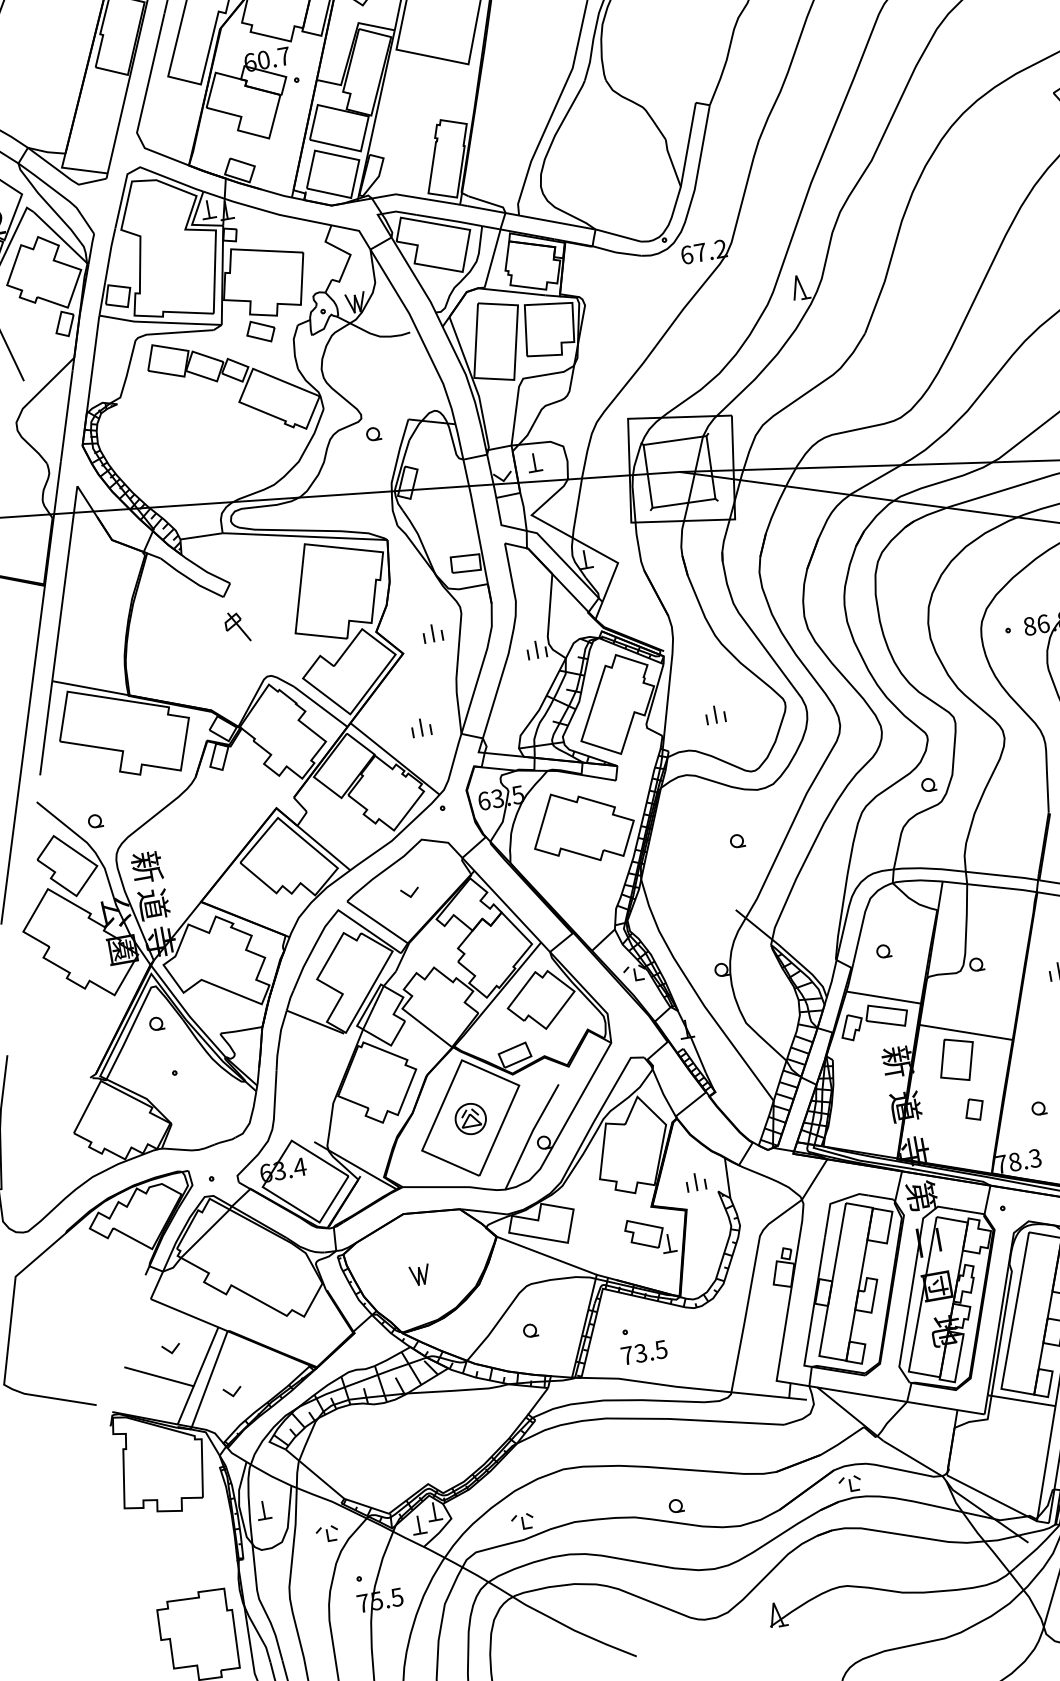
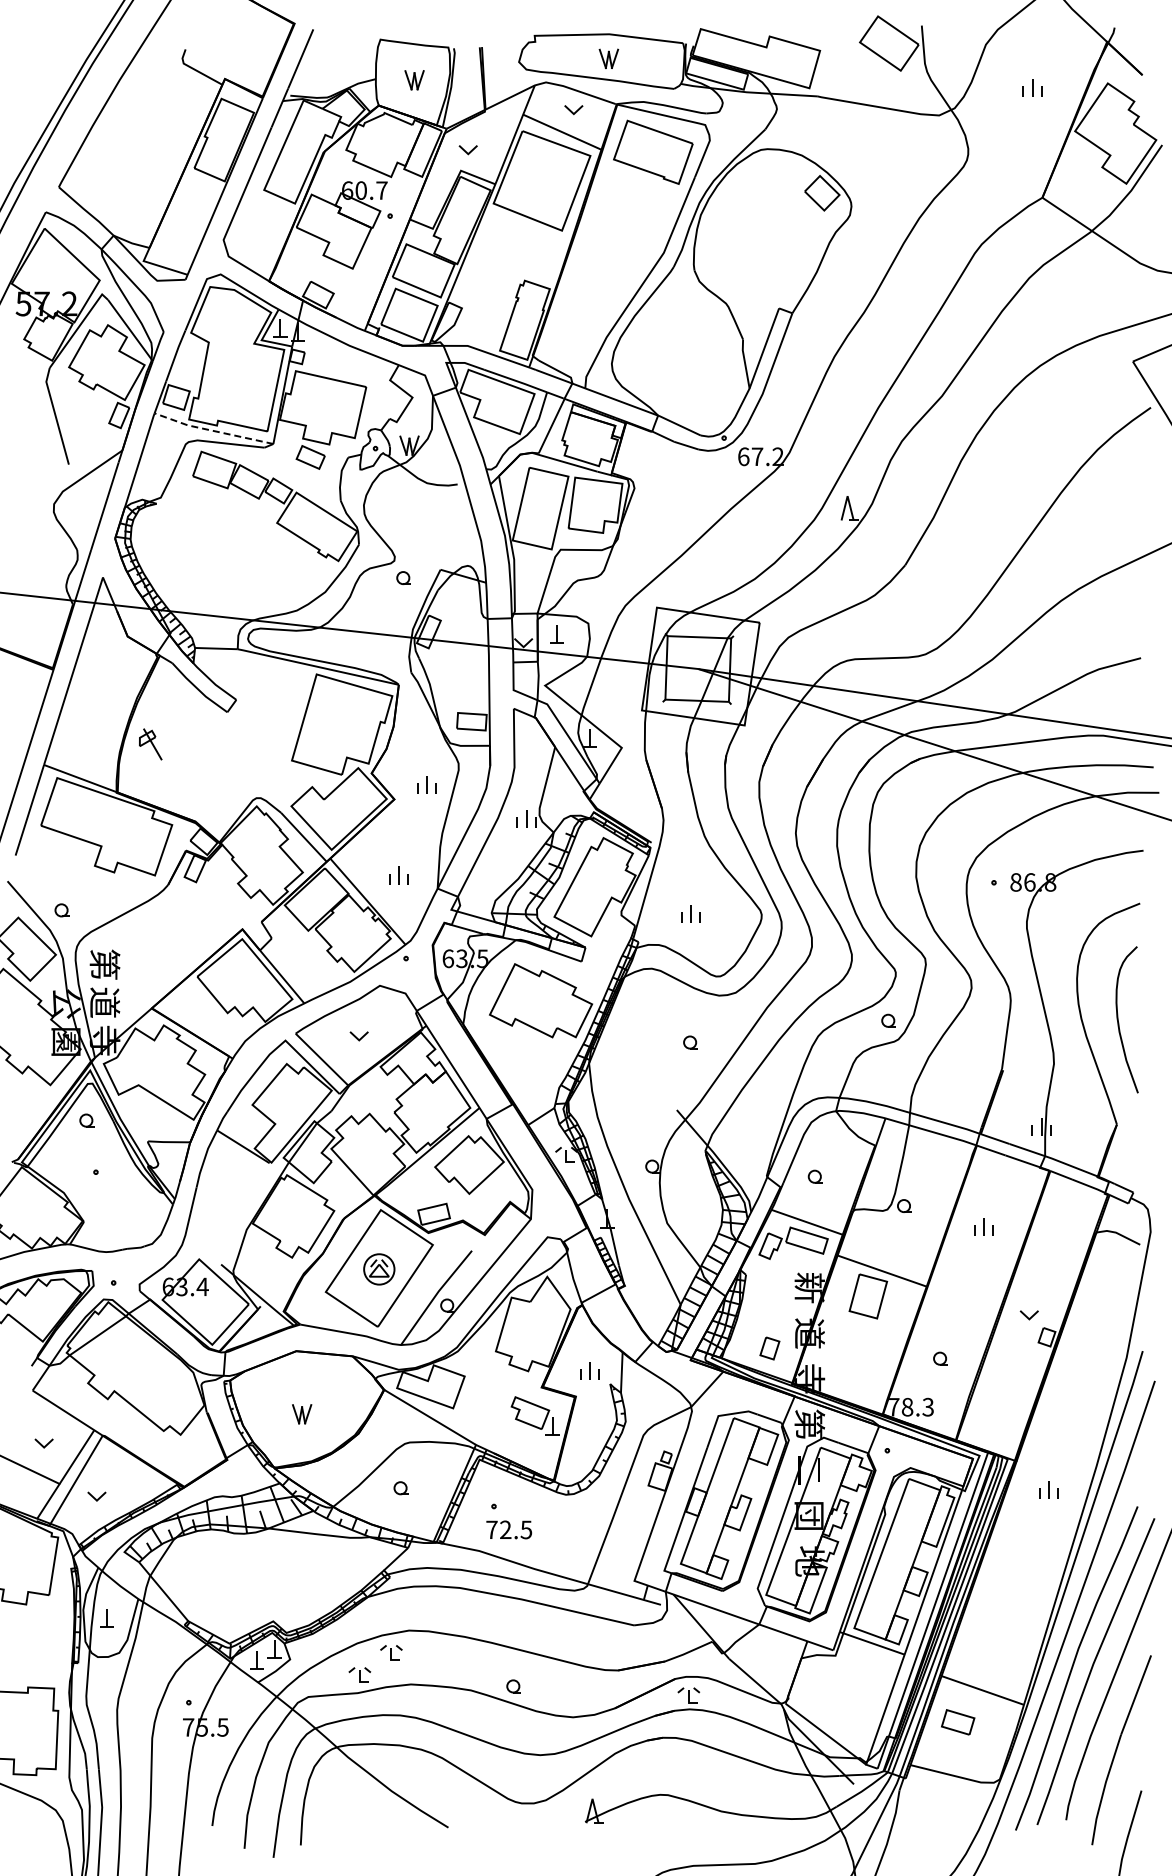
line: (159, 322) -> (212, 430), solid -> dashed
part: (237, 627) -> (150, 744), moved
text: (146, 867) -> (104, 964), 新 -> 第
part: (974, 1109) -> (769, 1348), moved
text: (640, 1353) -> (505, 1530), 73.5 -> 72.5
part: (327, 1533) -> (391, 1652), moved

